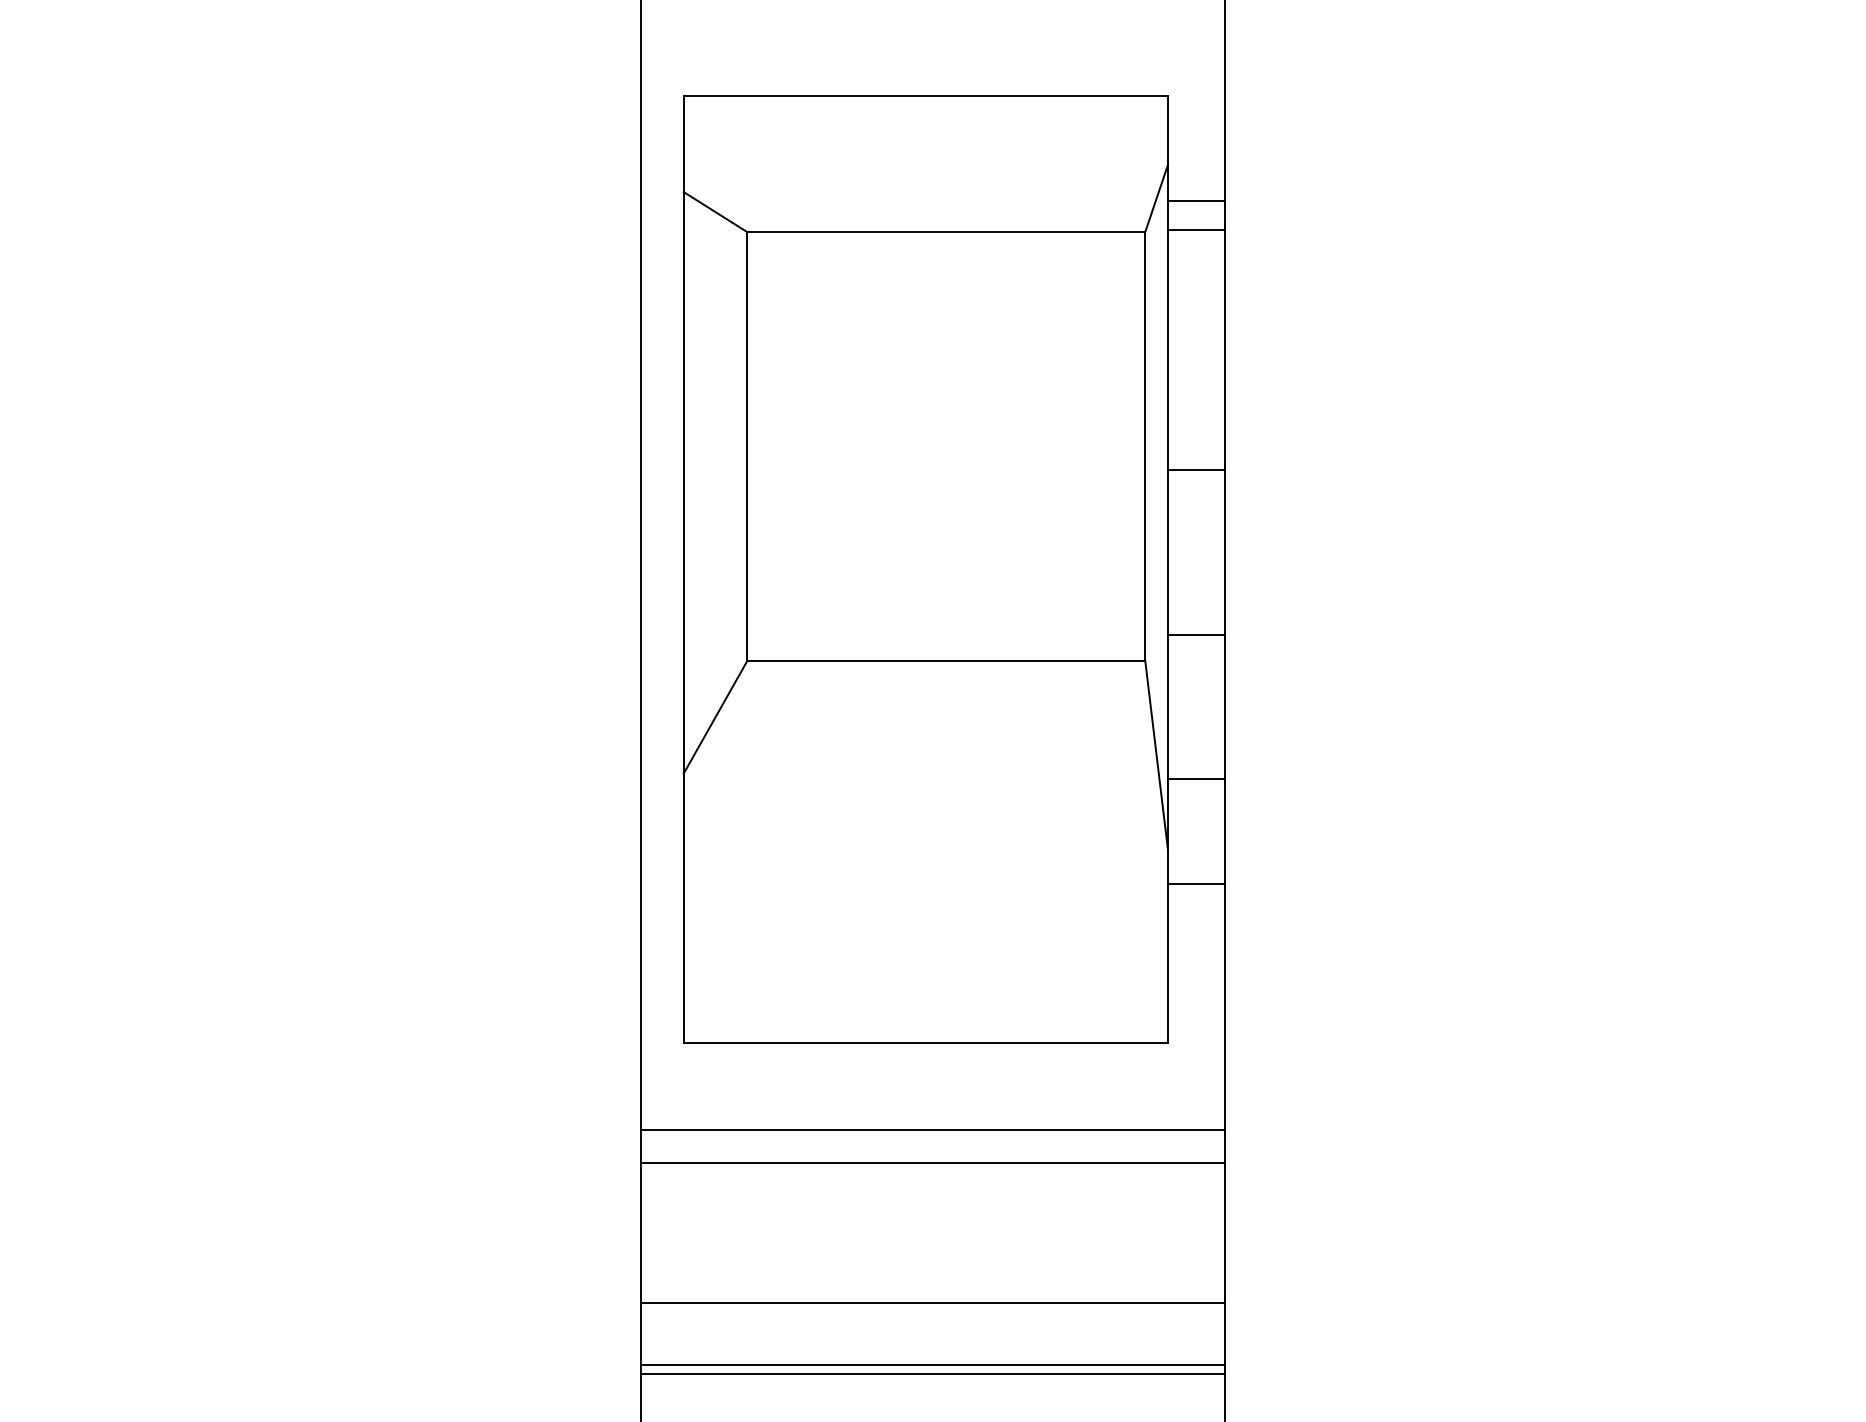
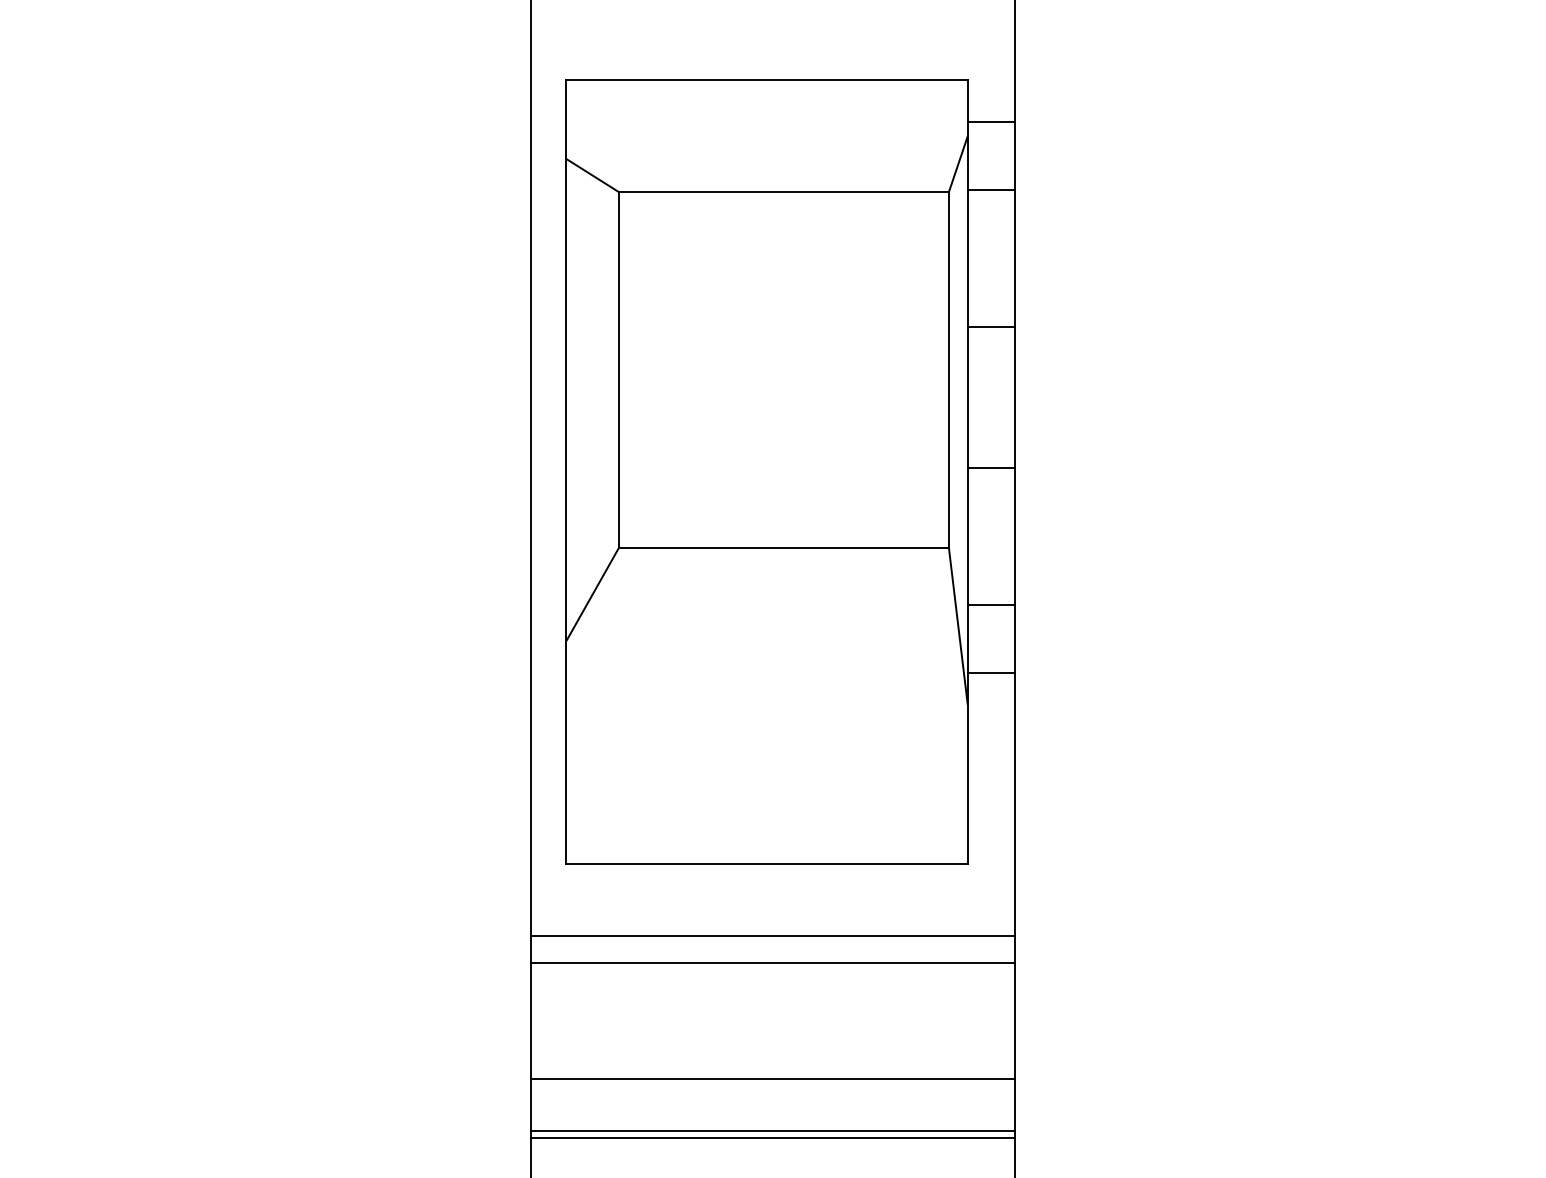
line: (1195, 201) -> (990, 122), moved
line: (1195, 470) -> (990, 326), moved
line: (1195, 635) -> (990, 468), moved
line: (1195, 779) -> (990, 604), moved
line: (1195, 884) -> (990, 672), moved

